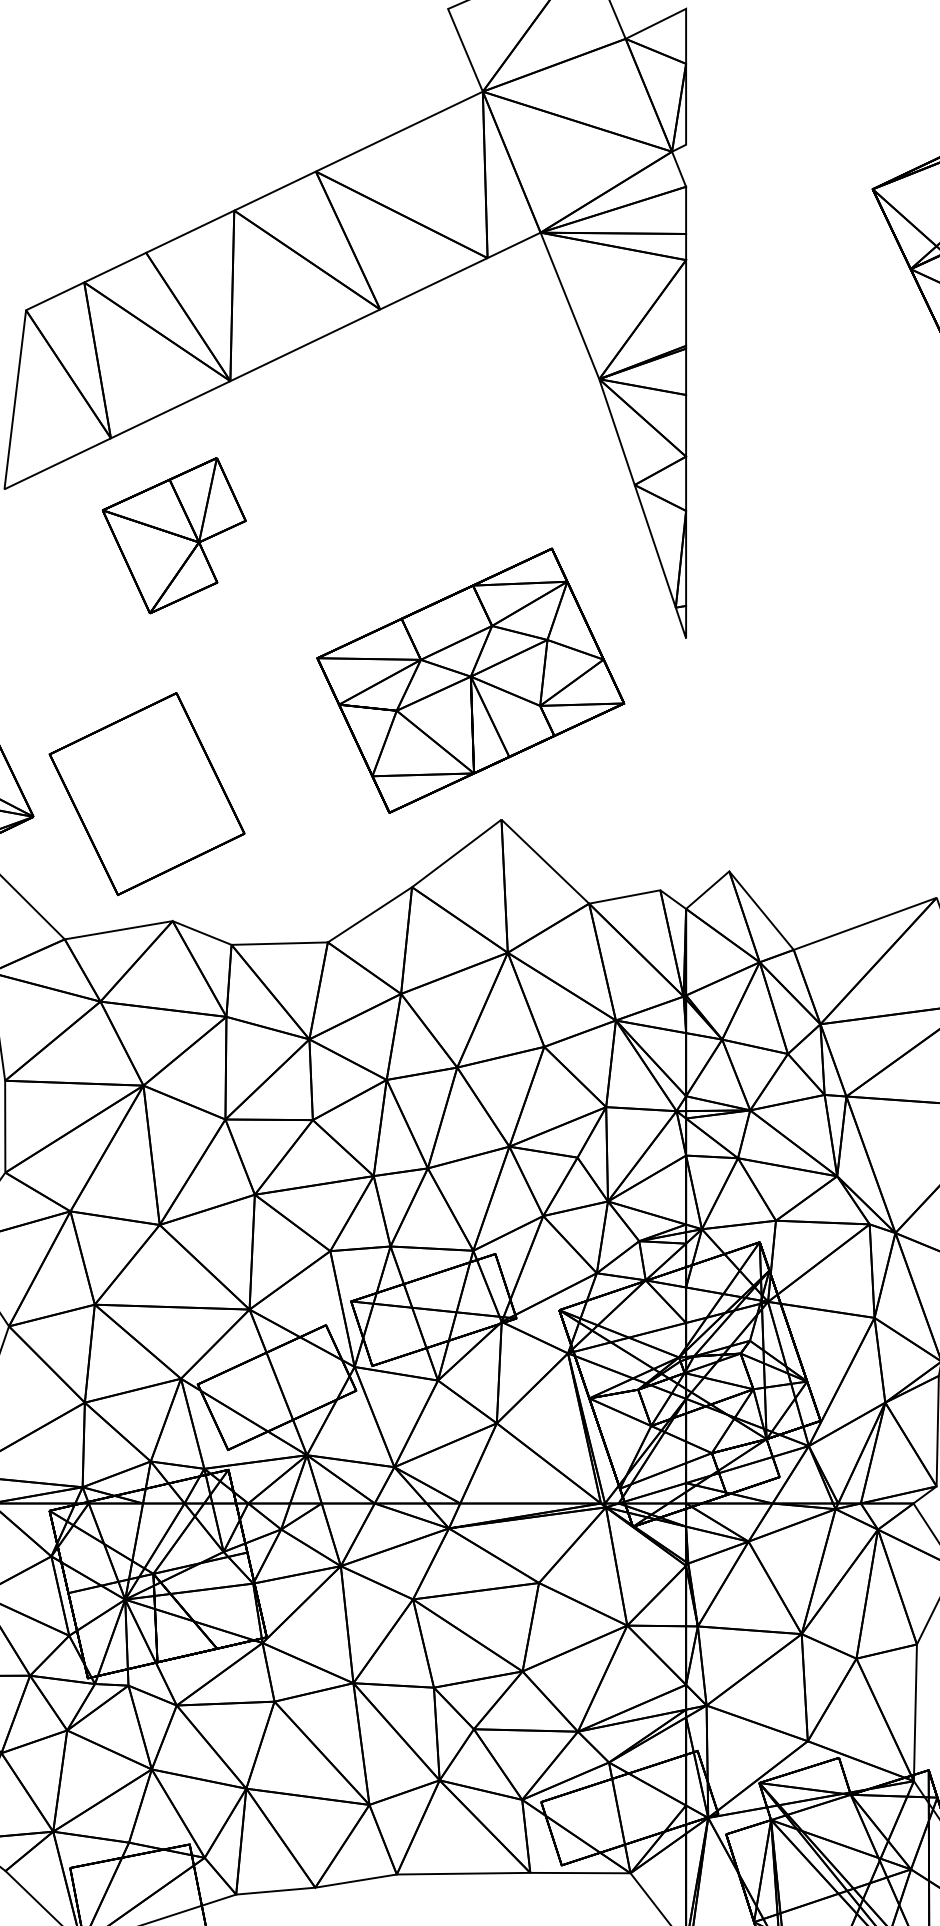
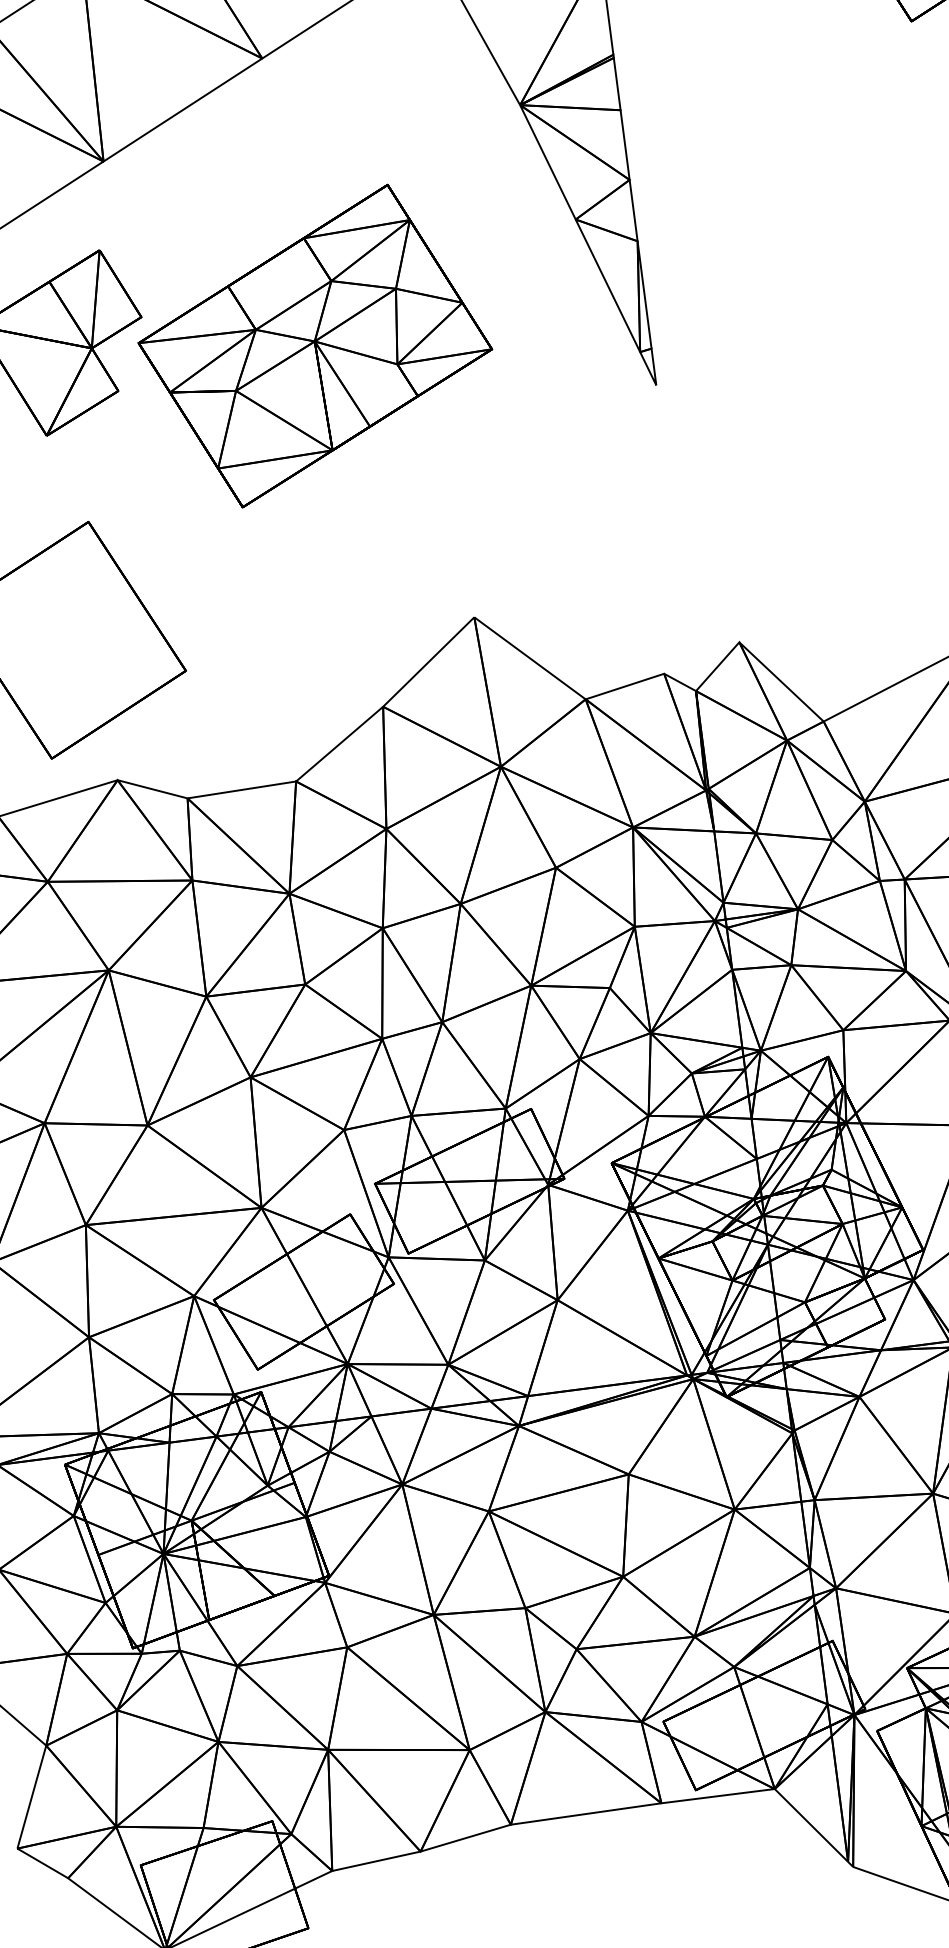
part: (470, 680) -> (314, 345), moved

